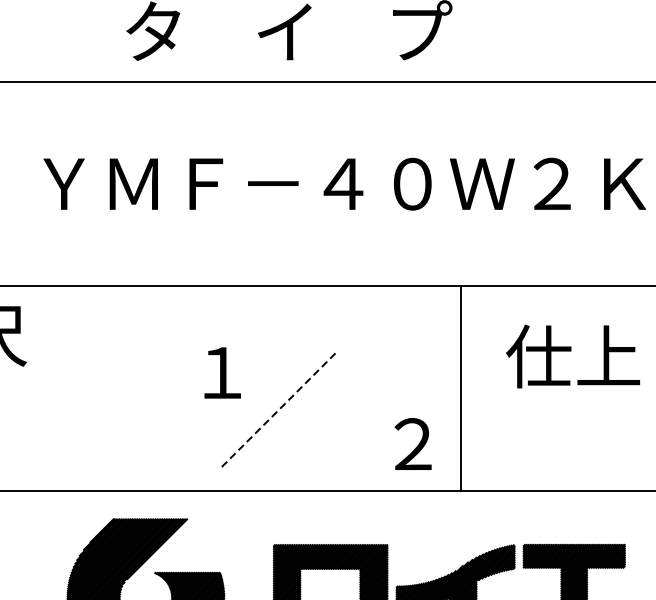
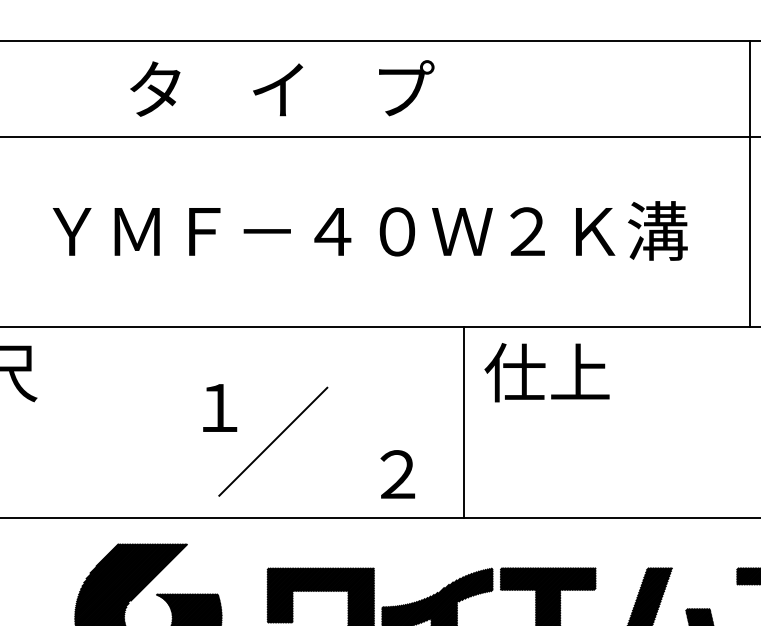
text: (572, 356) -> (546, 372), moved
line: (461, 388) -> (464, 422), moved
line: (279, 408) -> (273, 441), dashed -> solid

